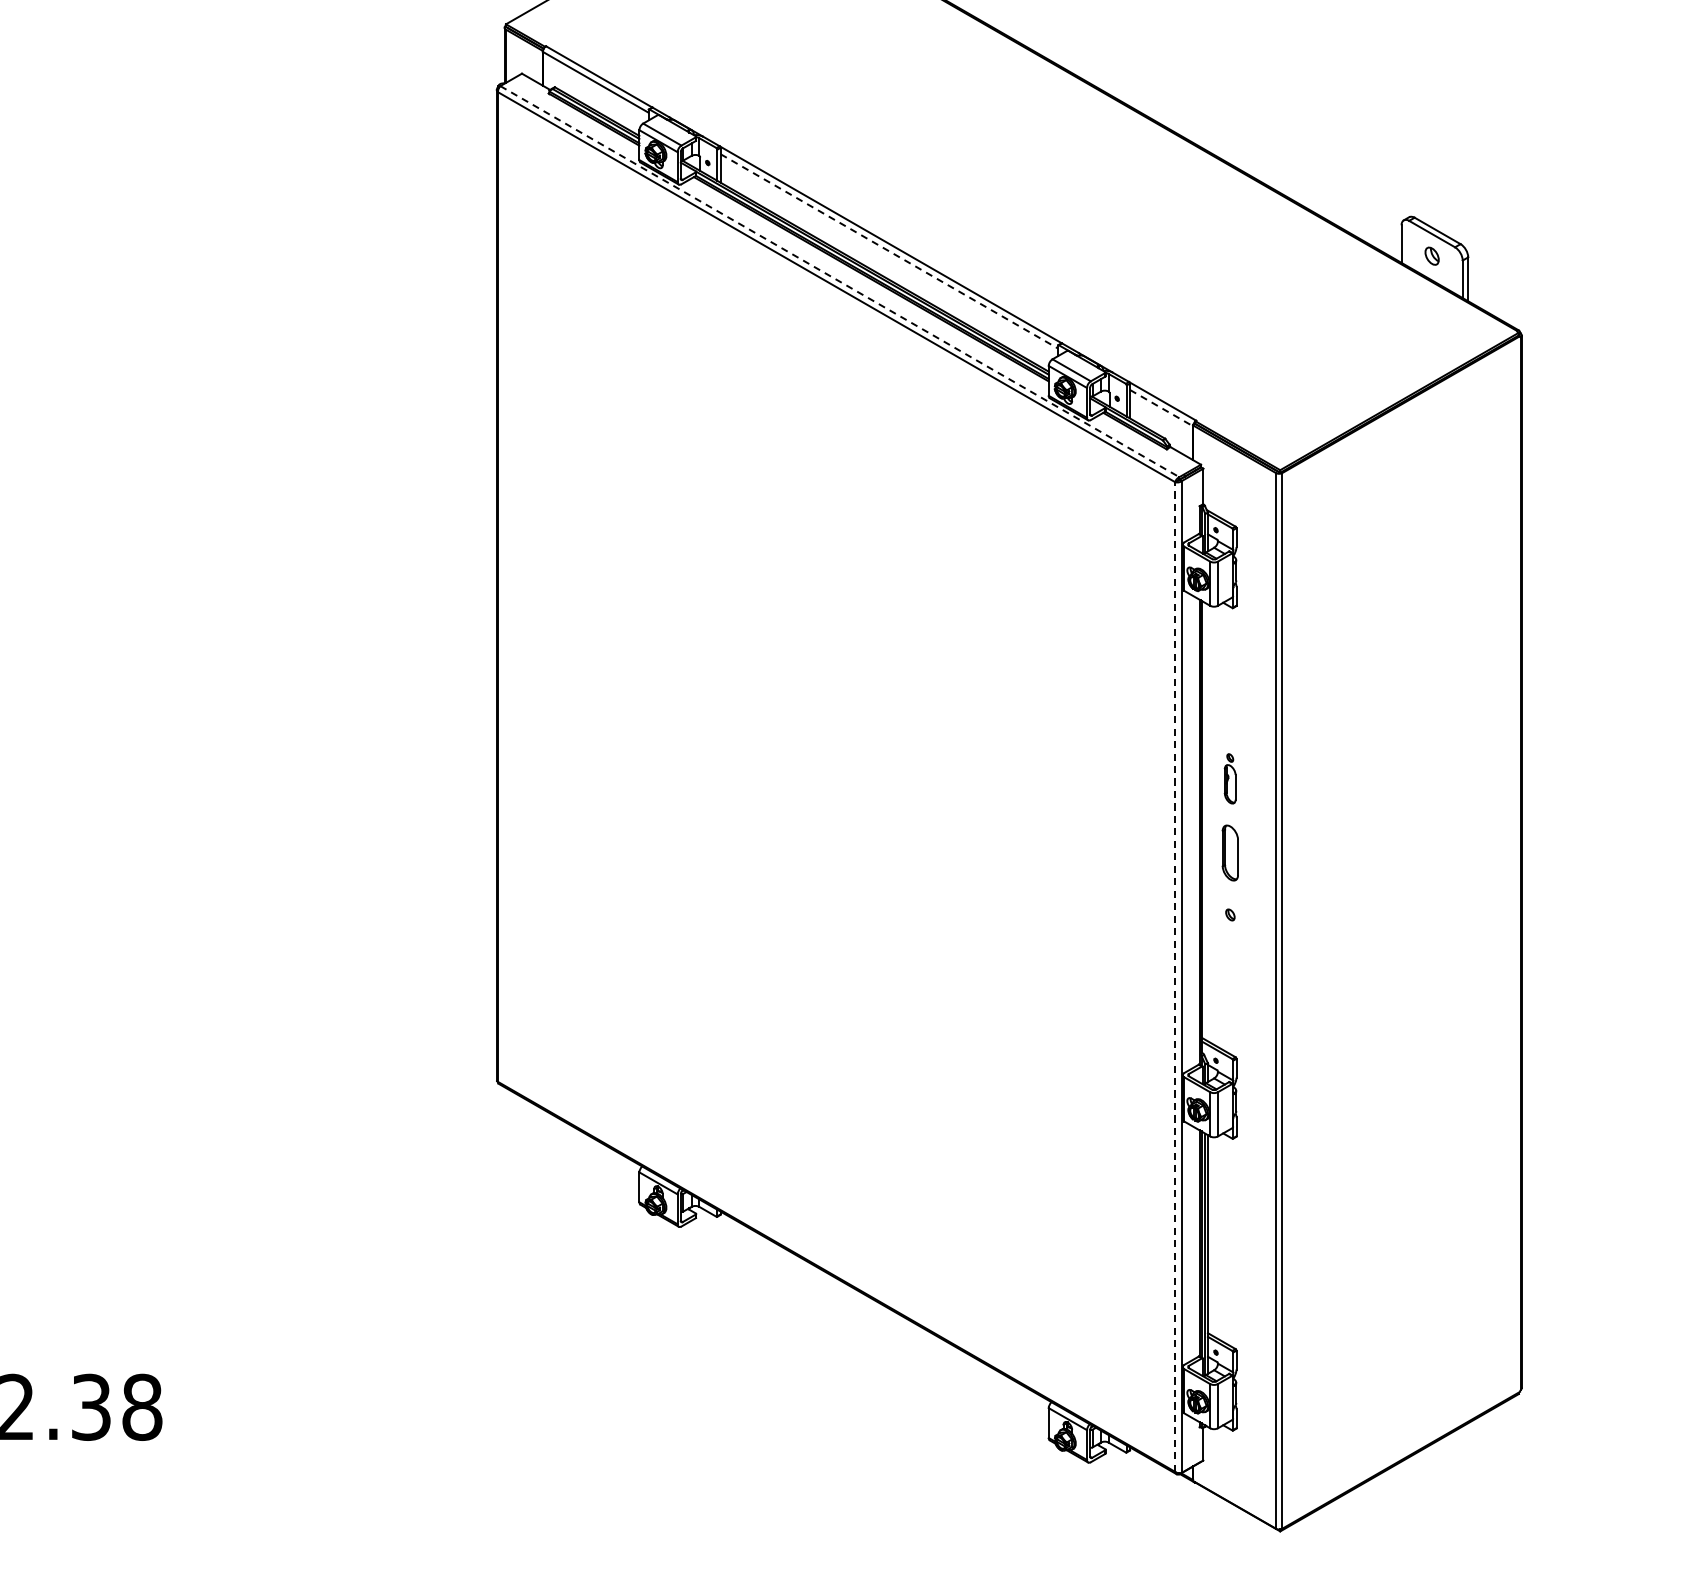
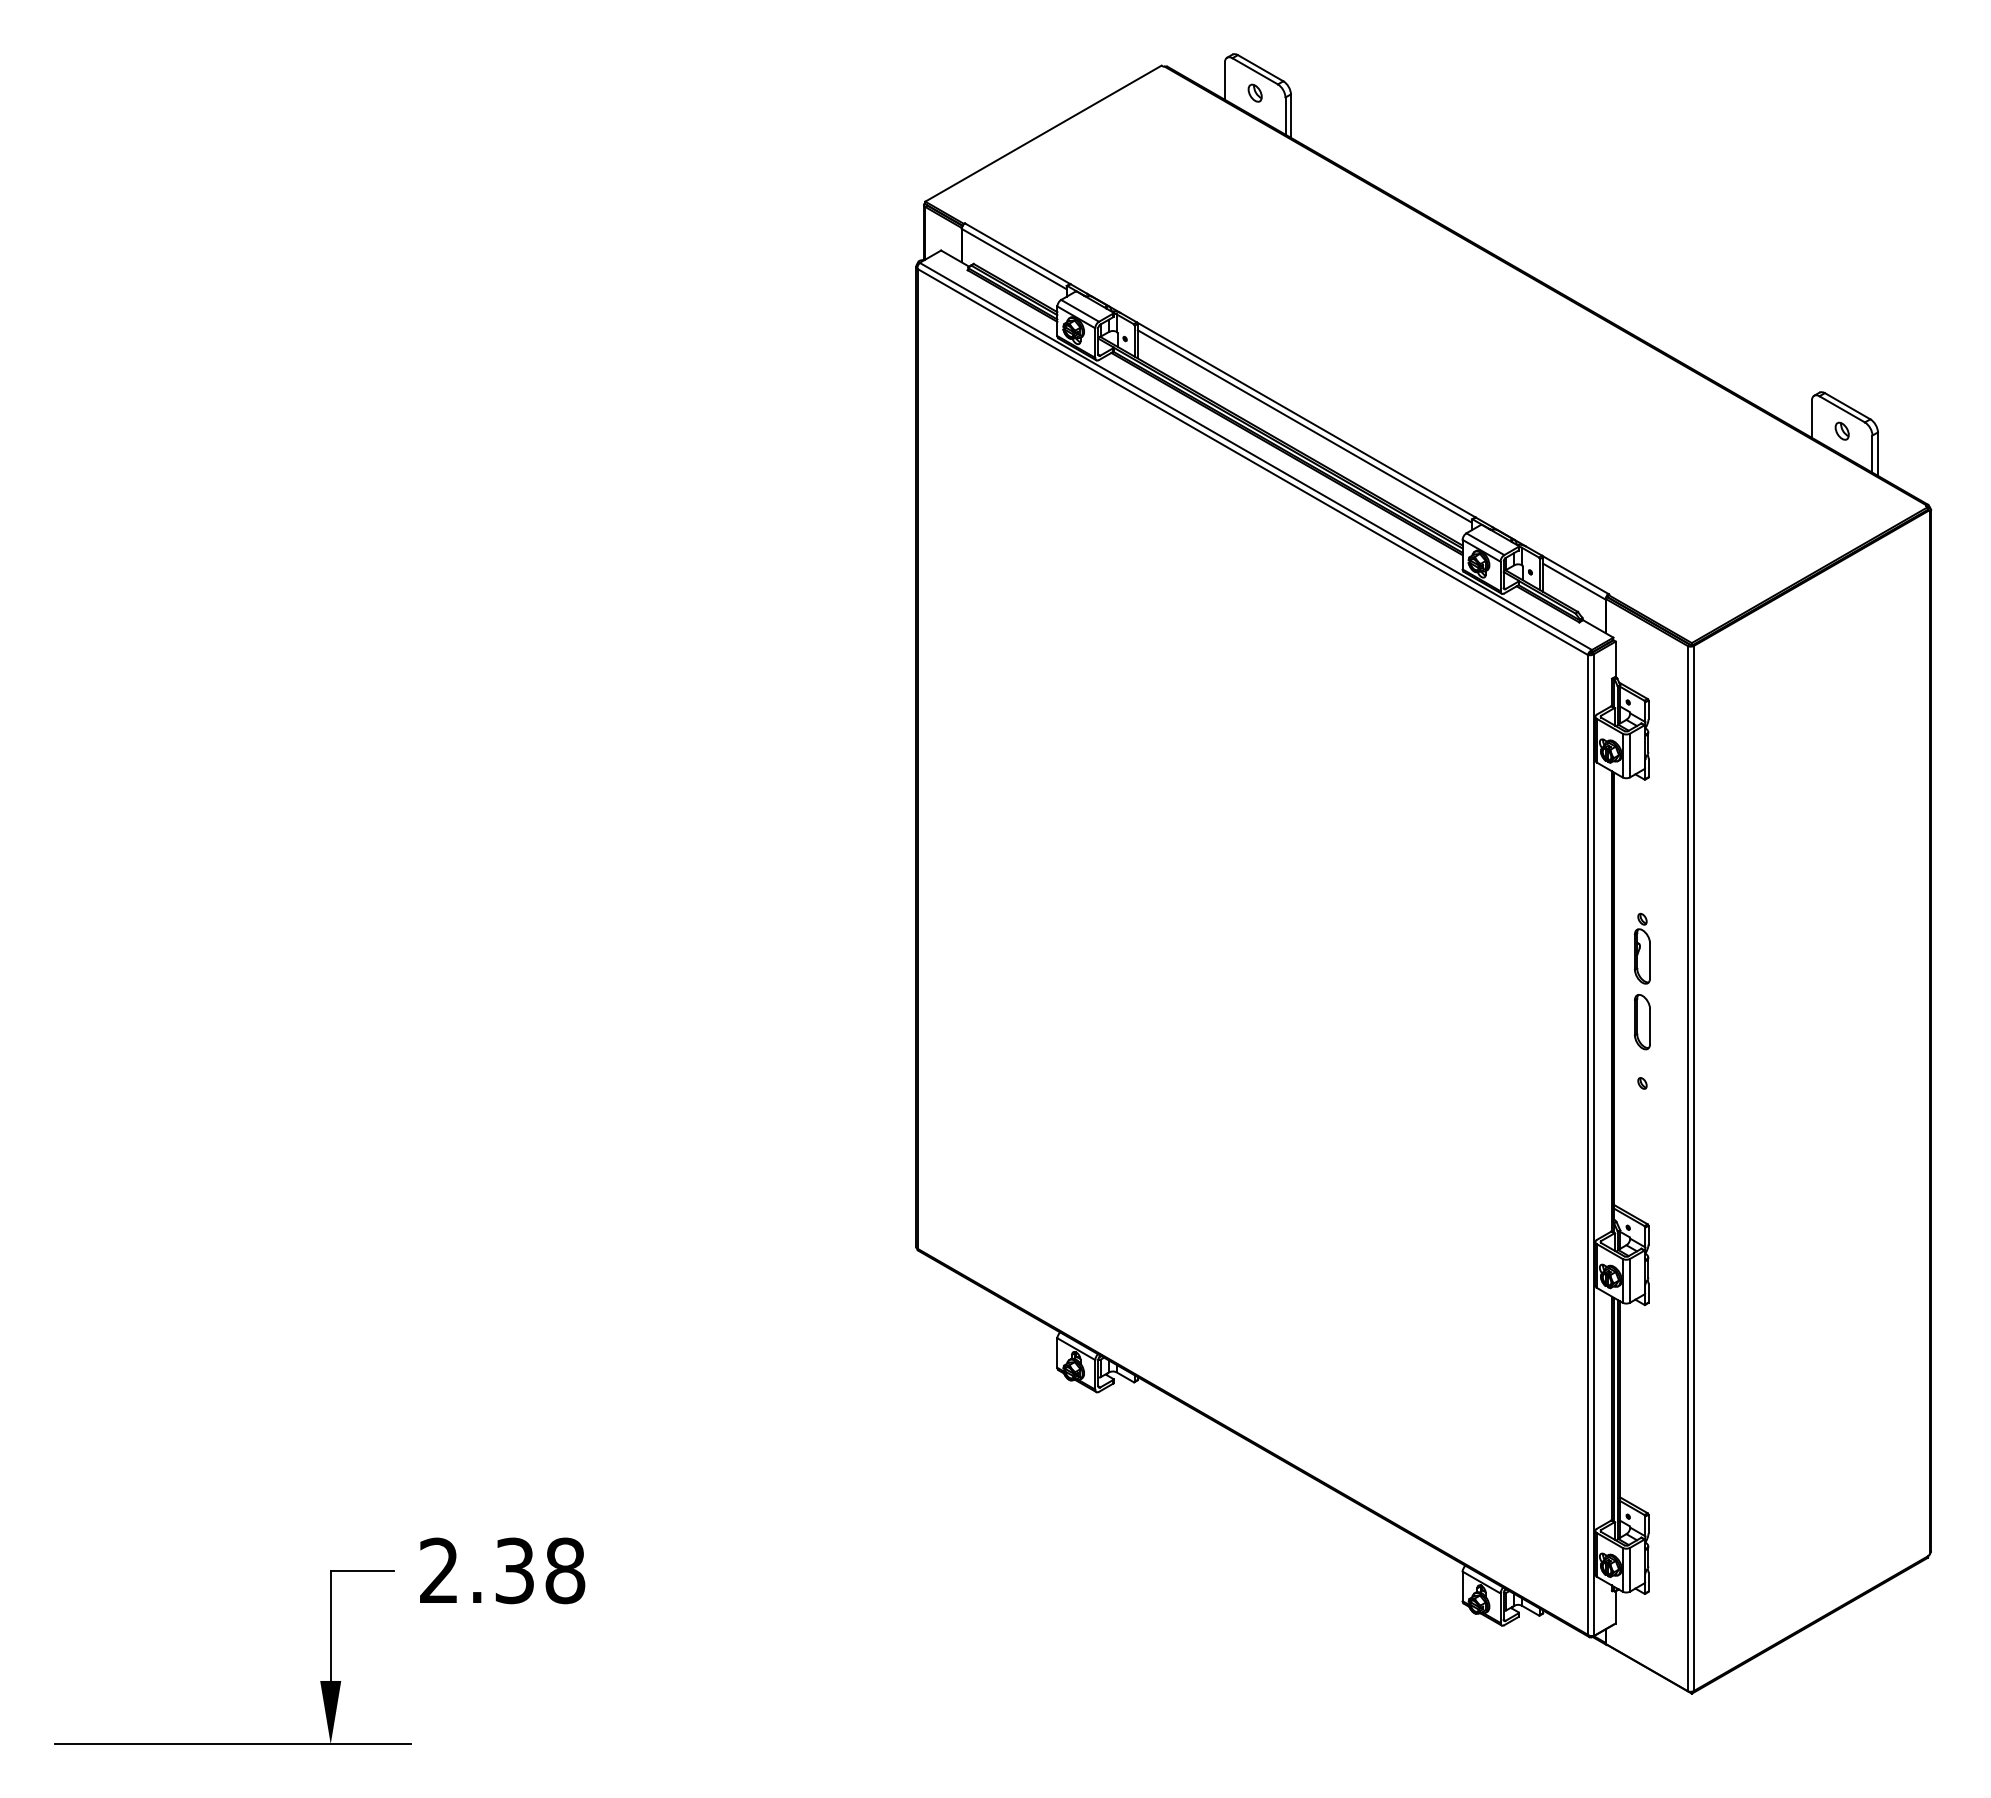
line: (888, 251) -> (1304, 426), dashed -> solid
line: (839, 281) -> (1255, 456), dashed -> solid
line: (1161, 407) -> (1574, 581), dashed -> solid
part: (1229, 778) -> (1641, 948), size x1.43
line: (1174, 976) -> (1587, 1144), dashed -> solid

